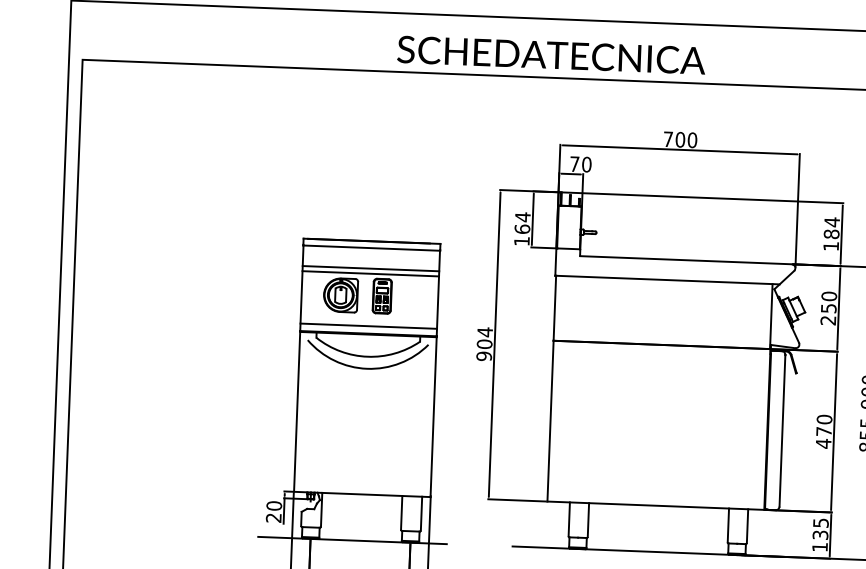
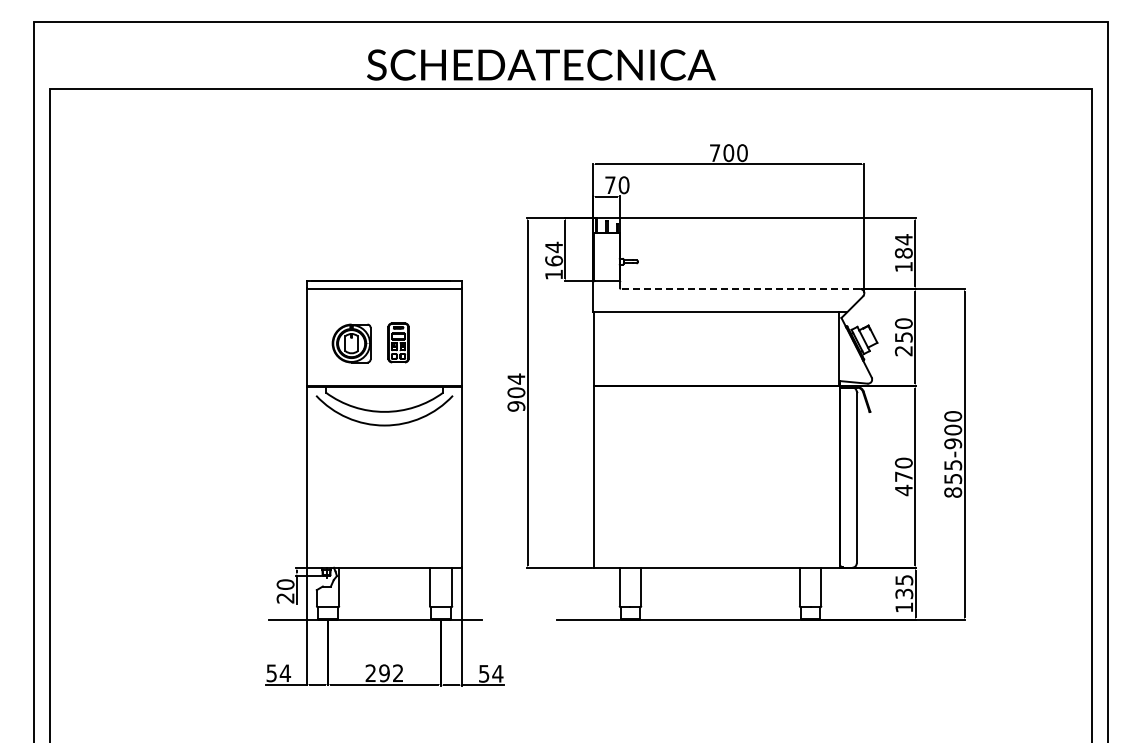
text: (551, 54) -> (541, 64), moved
line: (686, 259) -> (740, 288), solid -> dashed
line: (370, 268) -> (384, 312), removed
line: (370, 274) -> (384, 318), removed
line: (368, 326) -> (384, 377), removed

